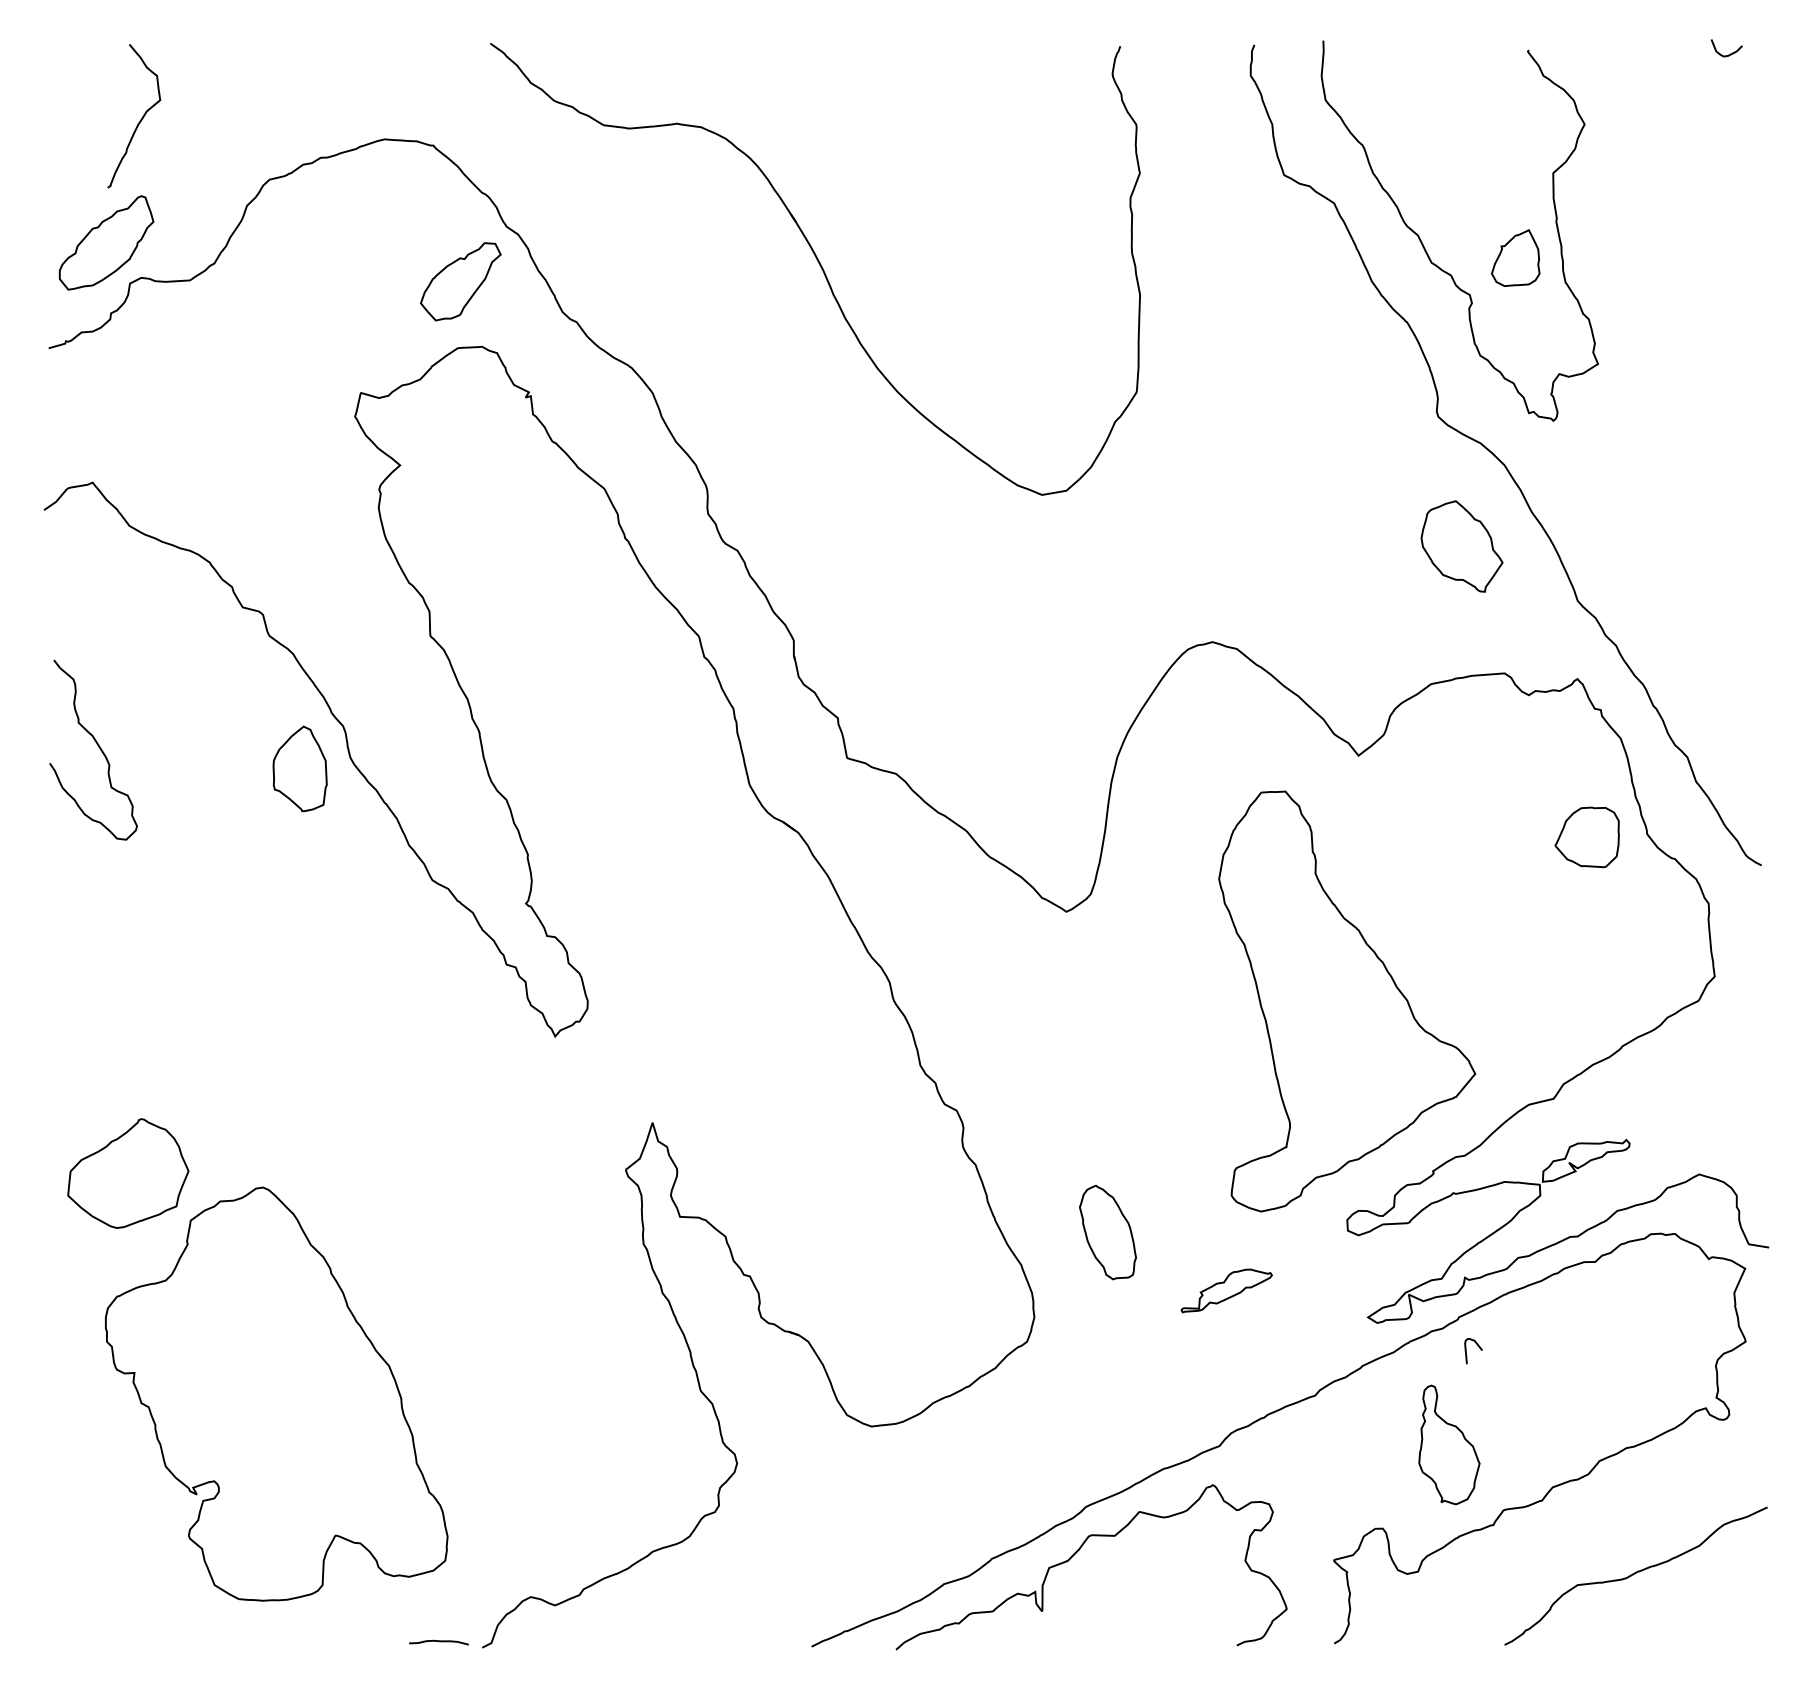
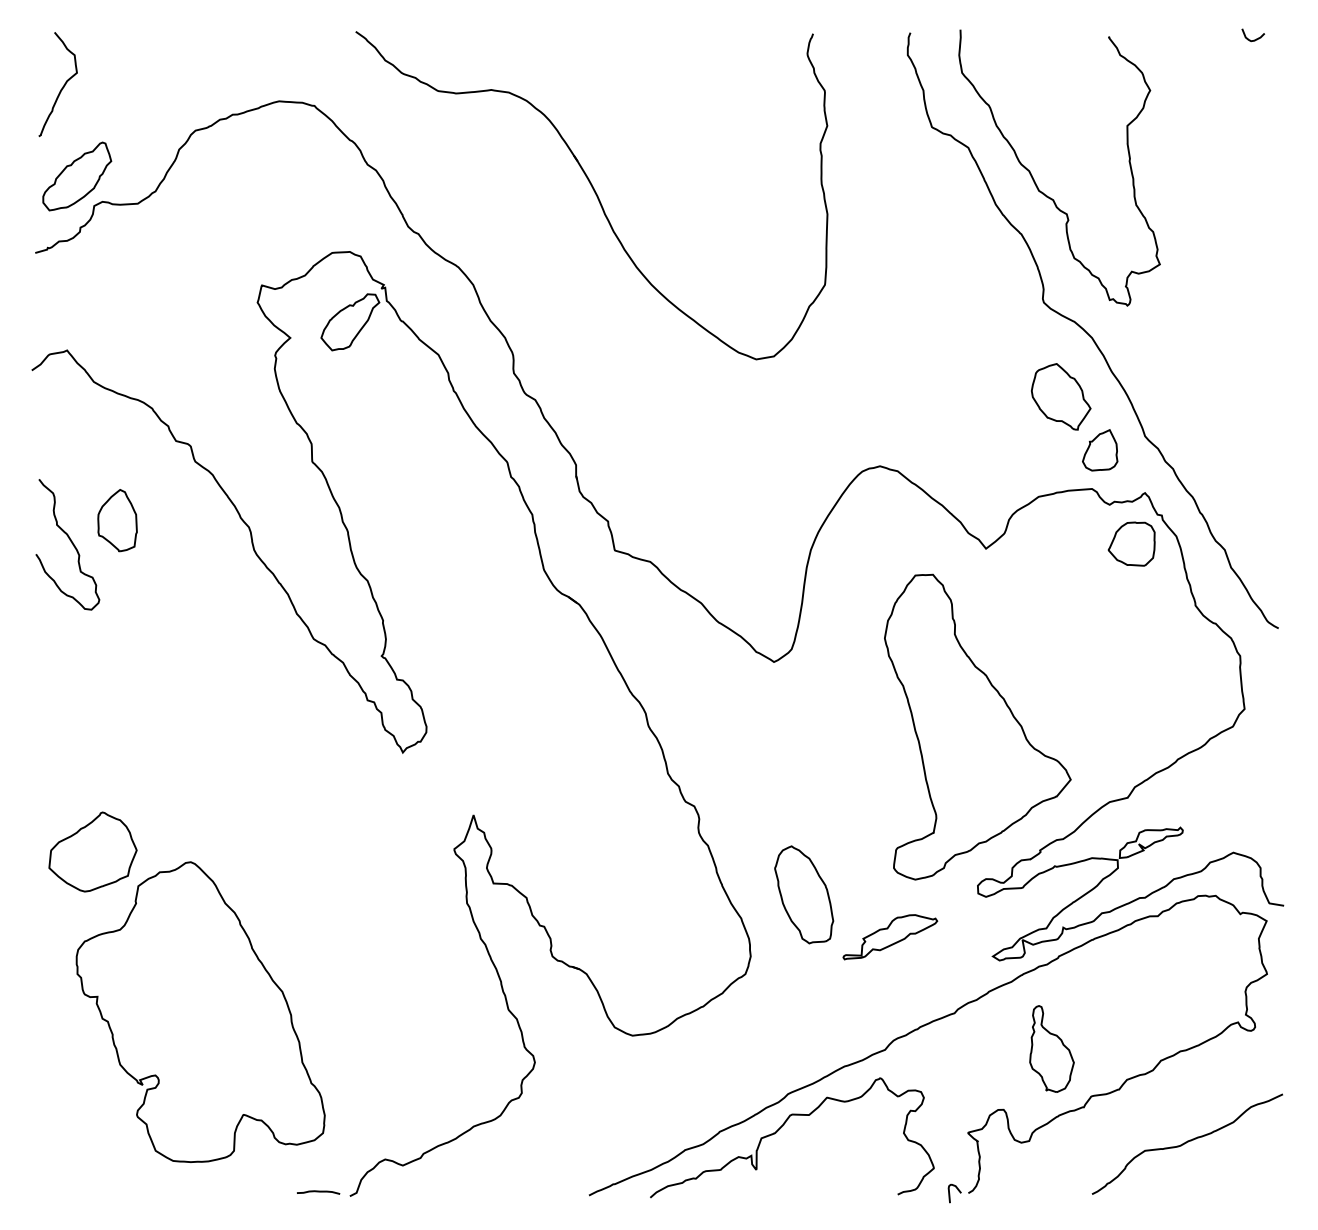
curve: (140, 119) -> (62, 86), moved
part: (1515, 257) -> (1099, 449), moved
part: (460, 281) -> (350, 322), moved
part: (299, 768) -> (117, 520), moved
part: (1586, 837) -> (1131, 544), moved
part: (1107, 1232) -> (803, 894), size x1.43
part: (1226, 1290) -> (890, 936), size x1.43
curve: (1477, 1346) -> (957, 1190), moved

